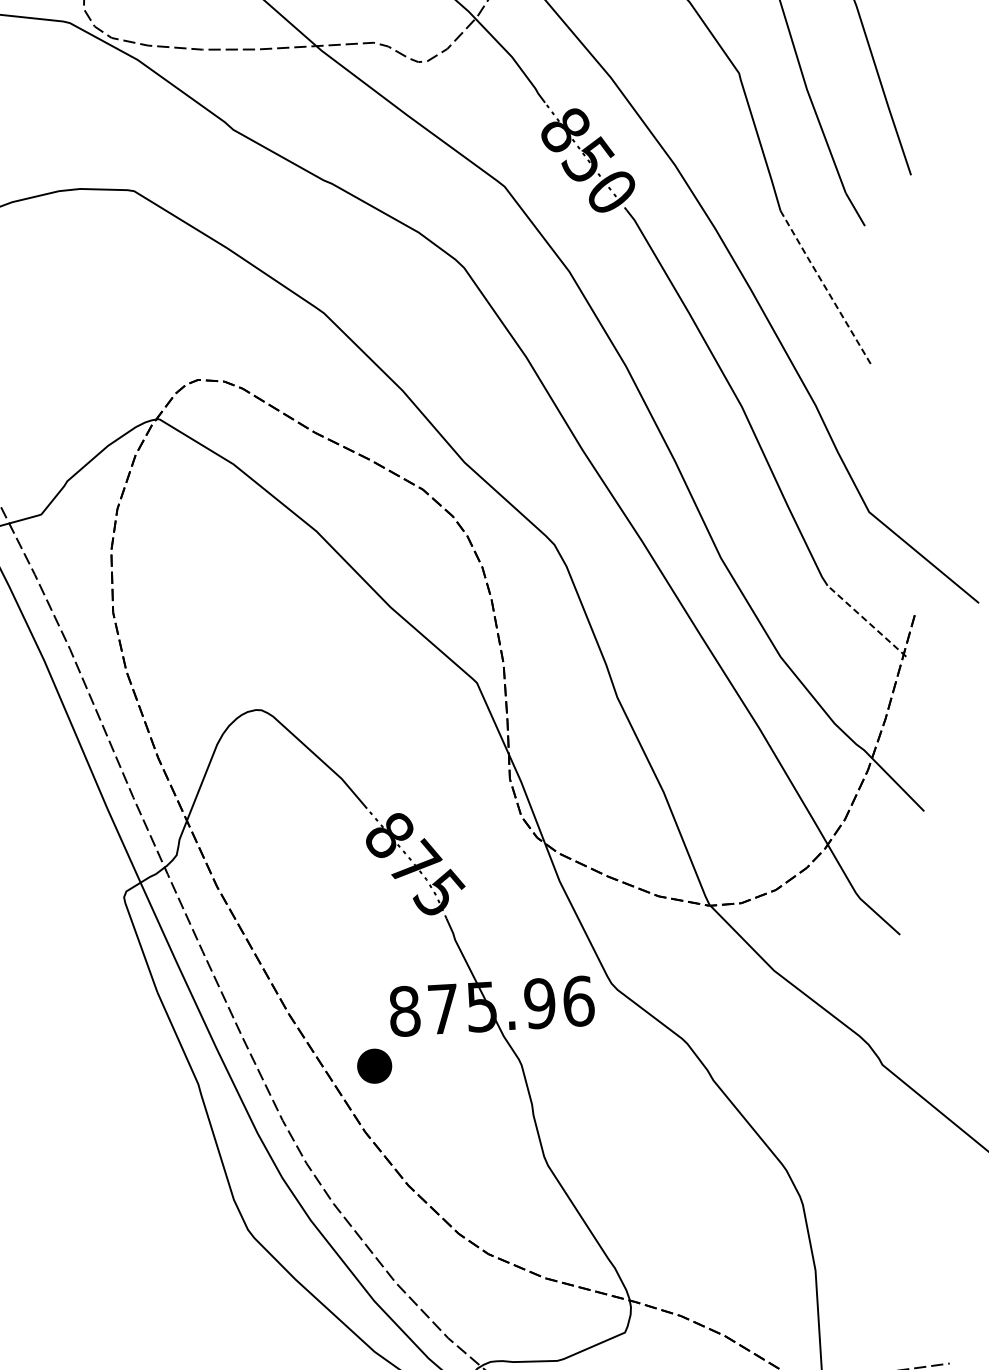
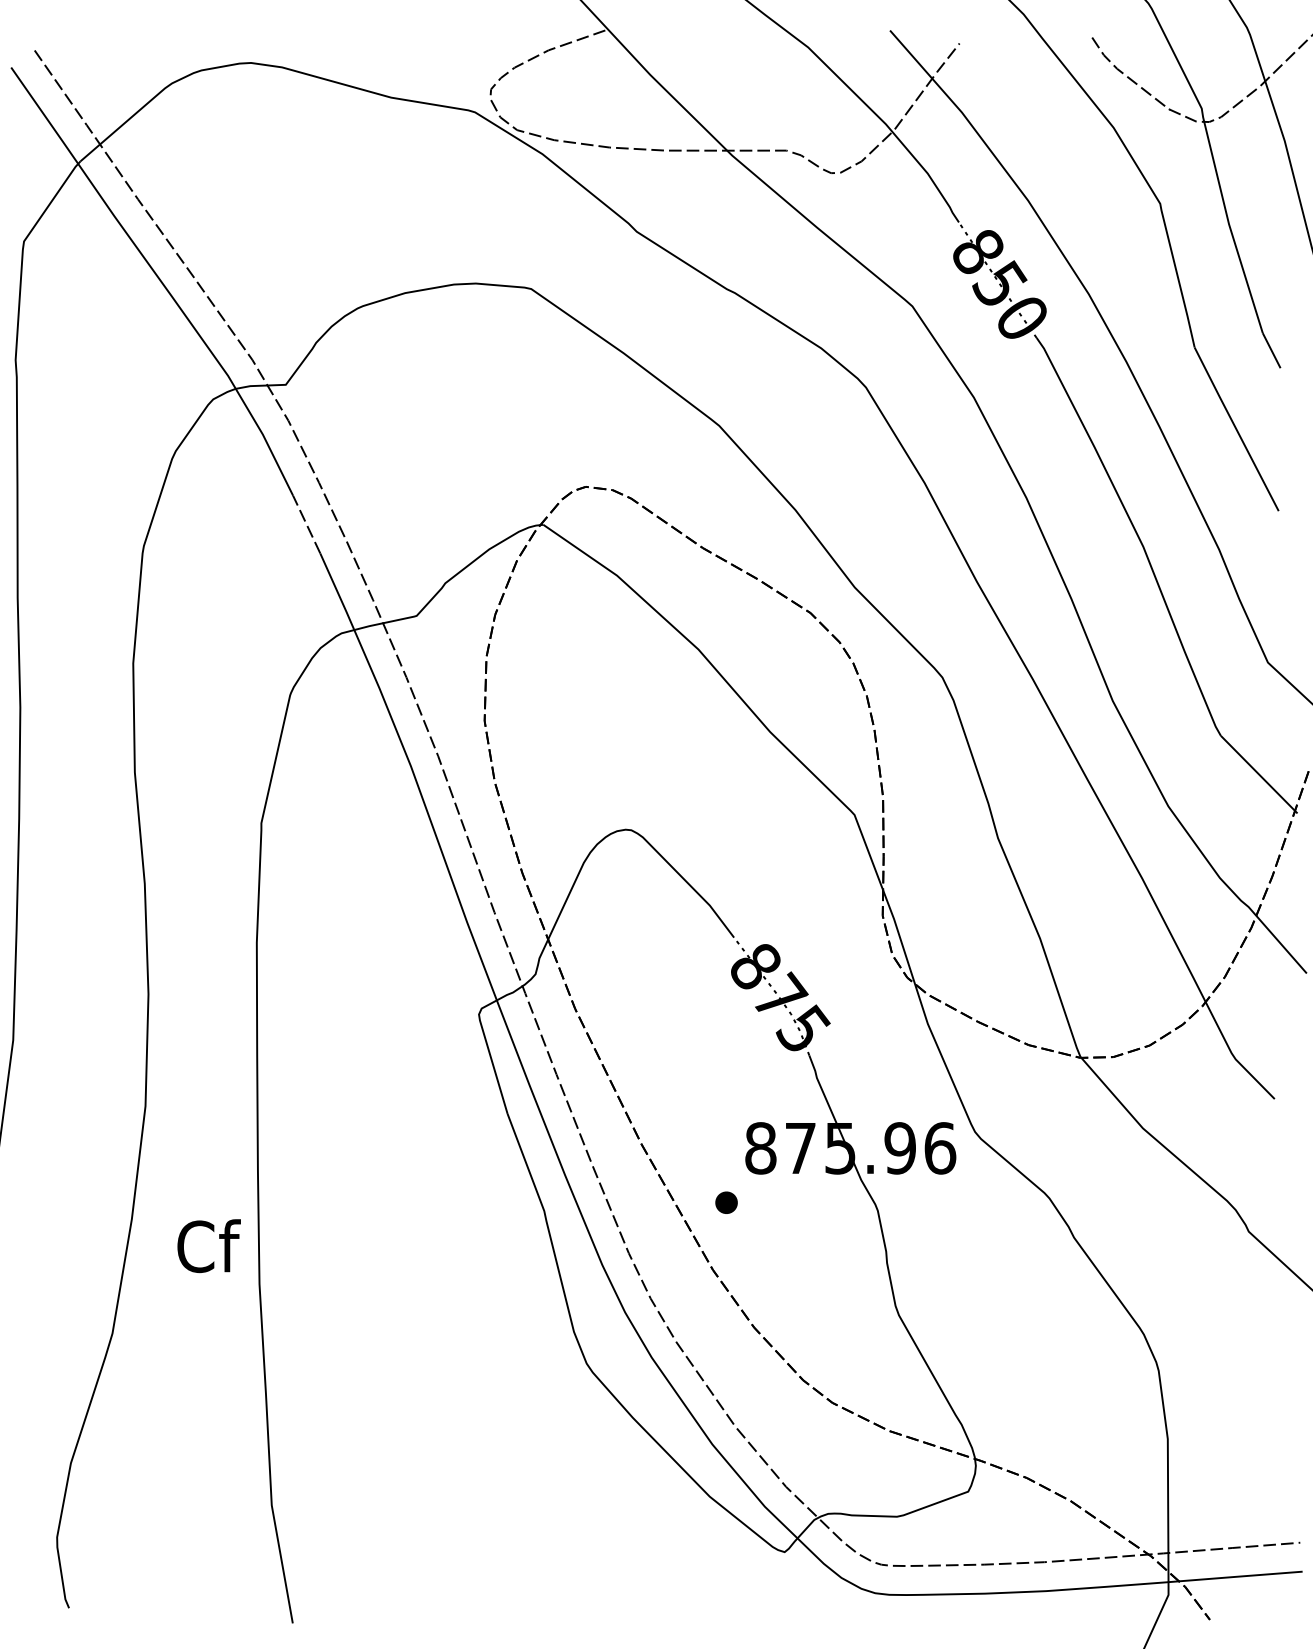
line: (825, 286) -> (1236, 428), dashed -> solid
line: (867, 621) -> (1259, 774), dashed -> solid
part: (374, 1065) -> (726, 1202), size x0.62

